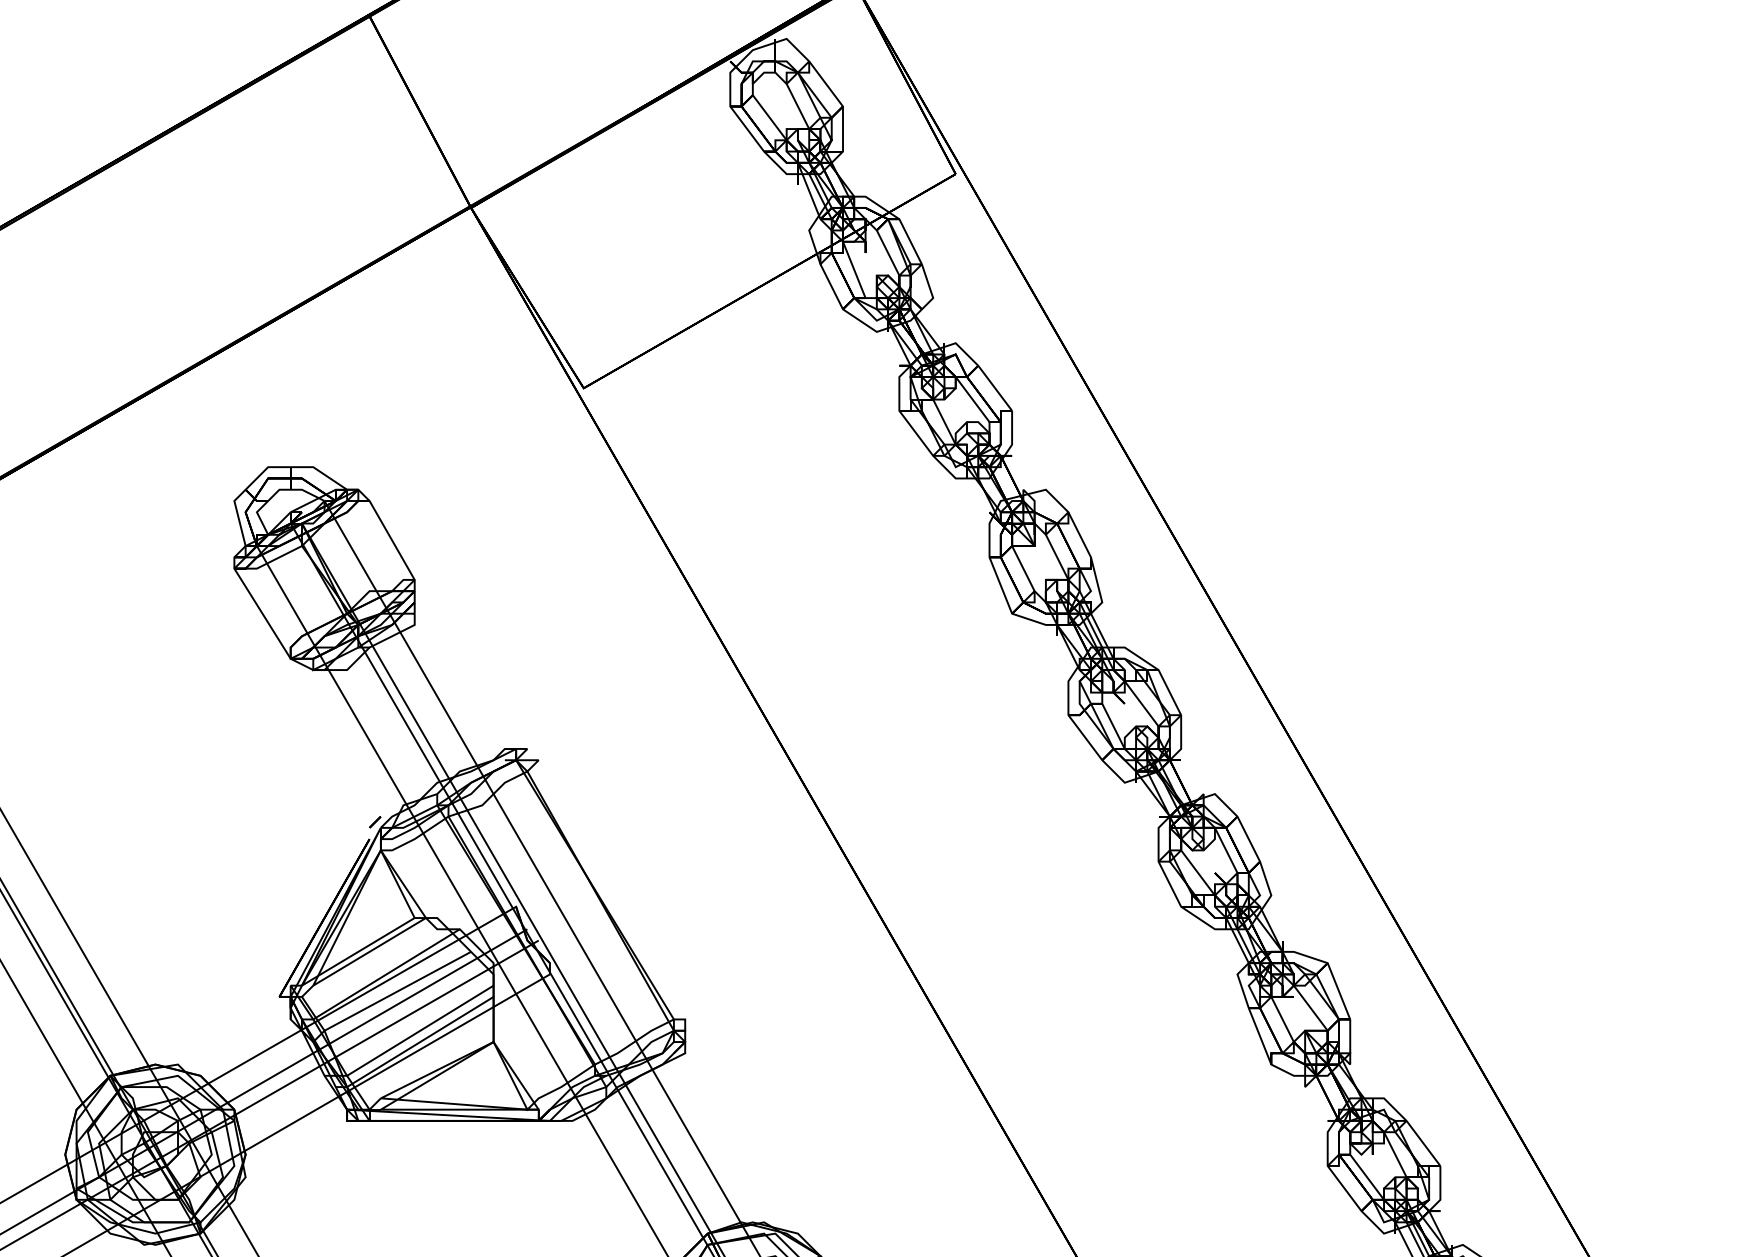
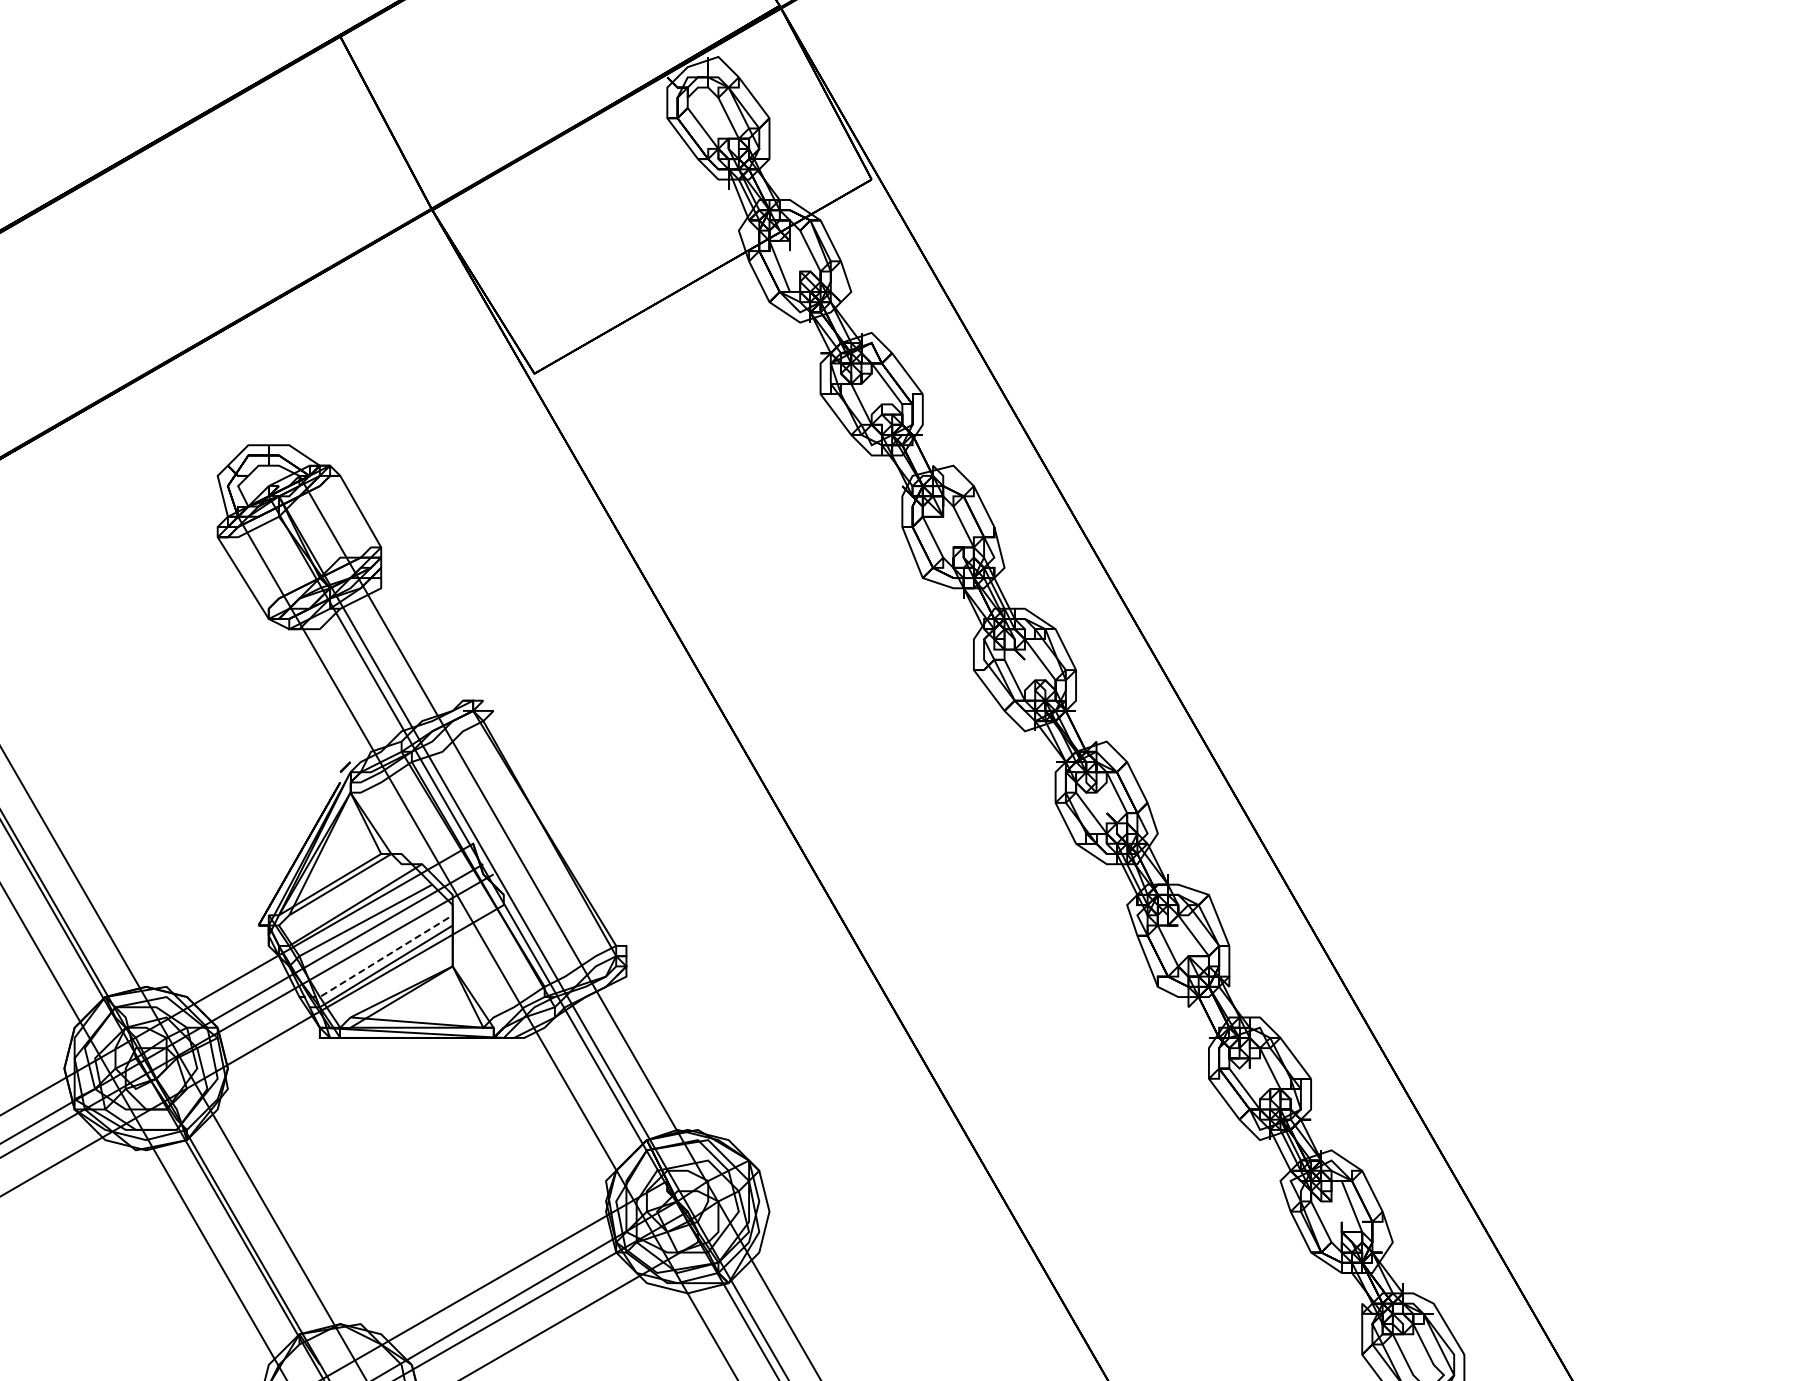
line: (409, 1037) -> (376, 962), solid -> dashed

